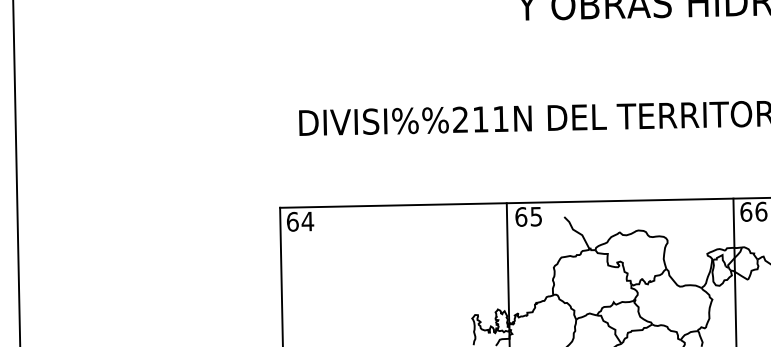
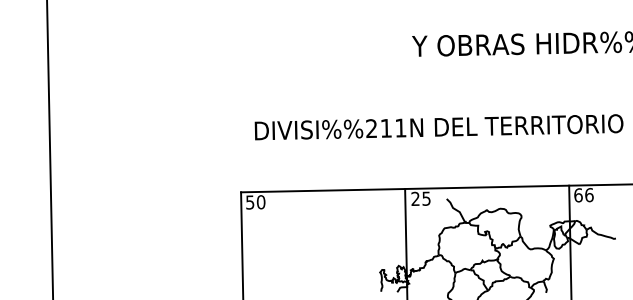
text: (521, 216) -> (415, 198), 65 -> 25
text: (300, 221) -> (255, 202), 64 -> 50

